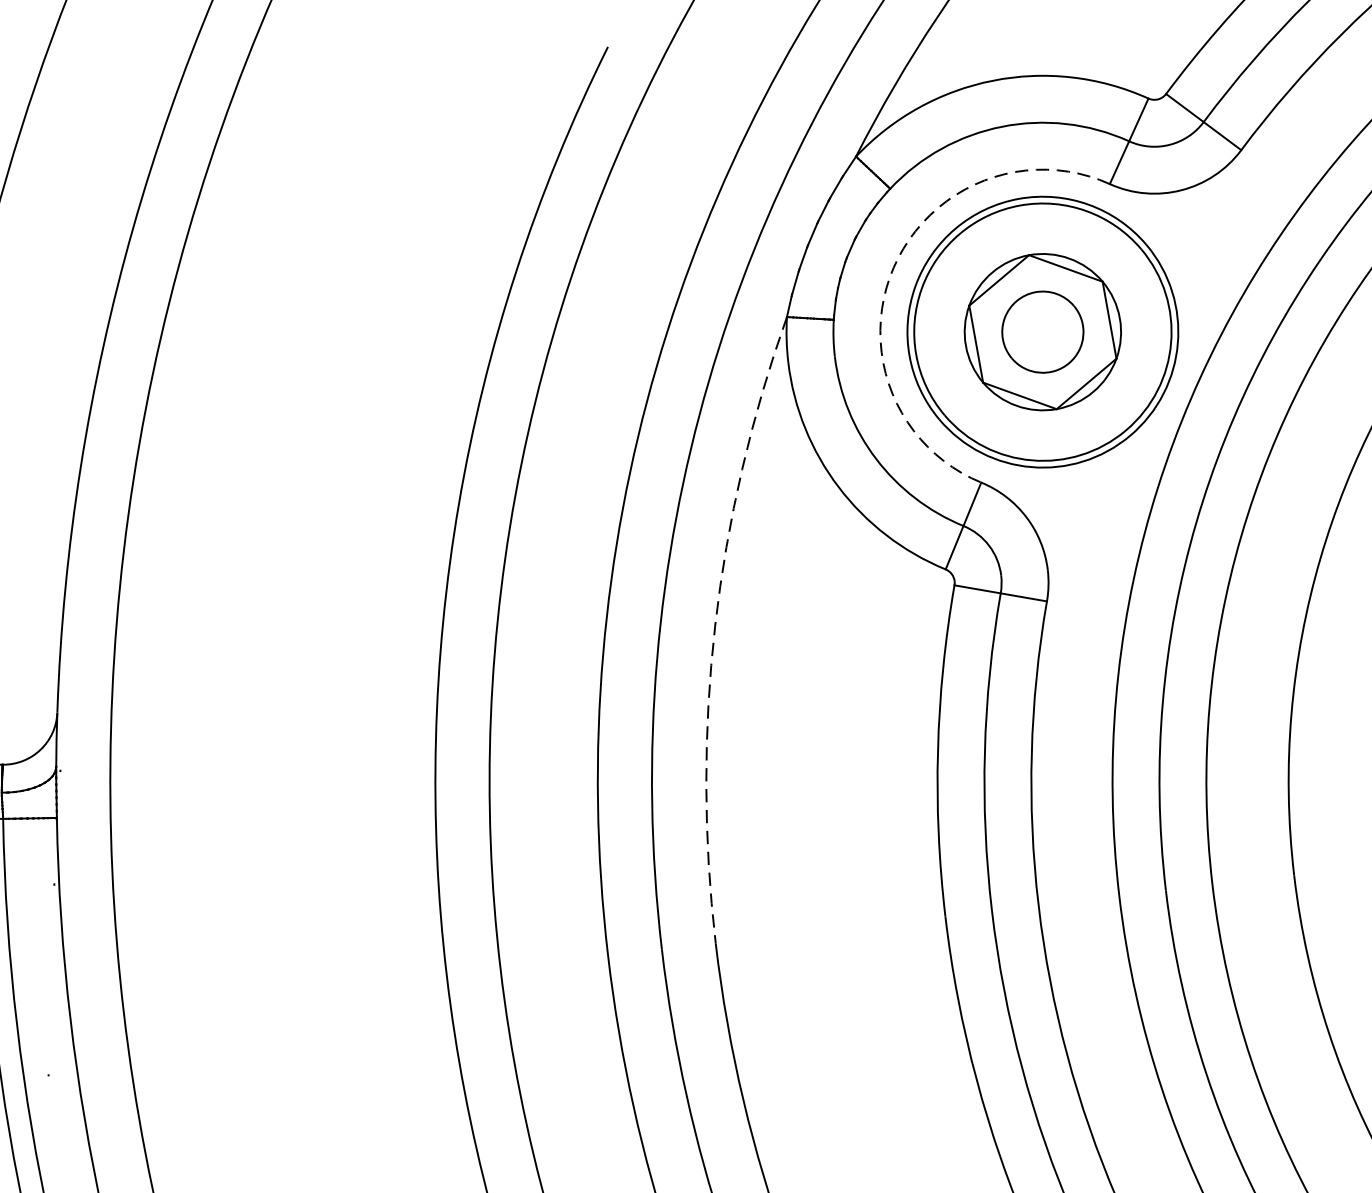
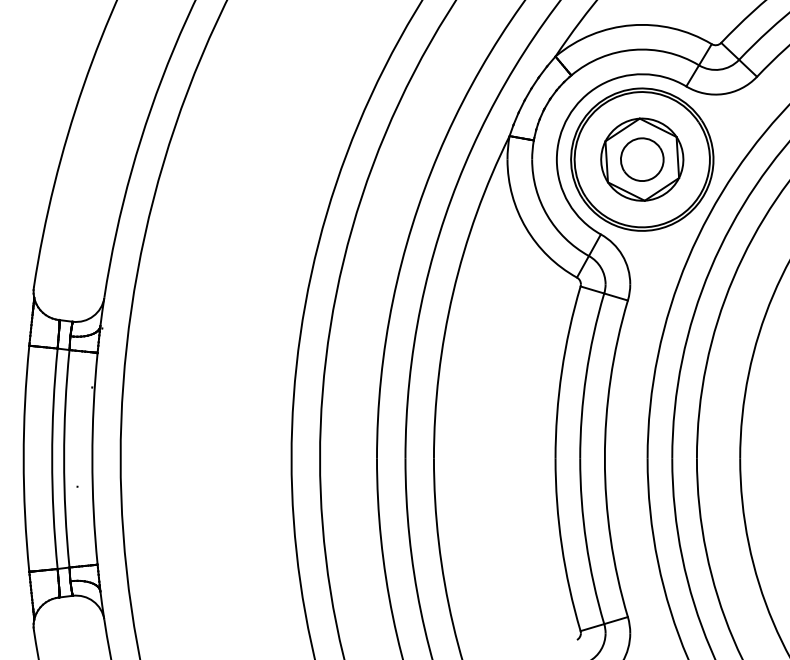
arc: (893, 266) -> (568, 116), dashed -> solid
arc: (715, 626) -> (453, 293), dashed -> solid

